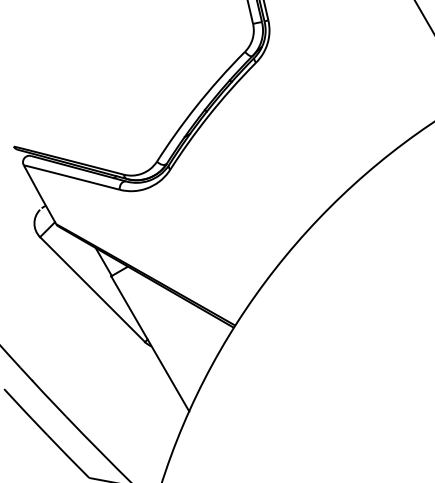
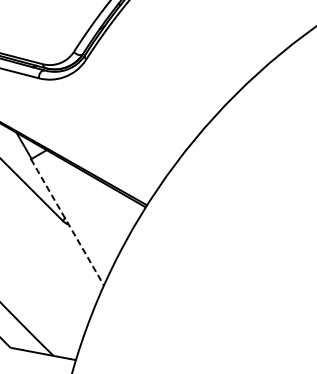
line: (150, 344) -> (67, 222), solid -> dashed

